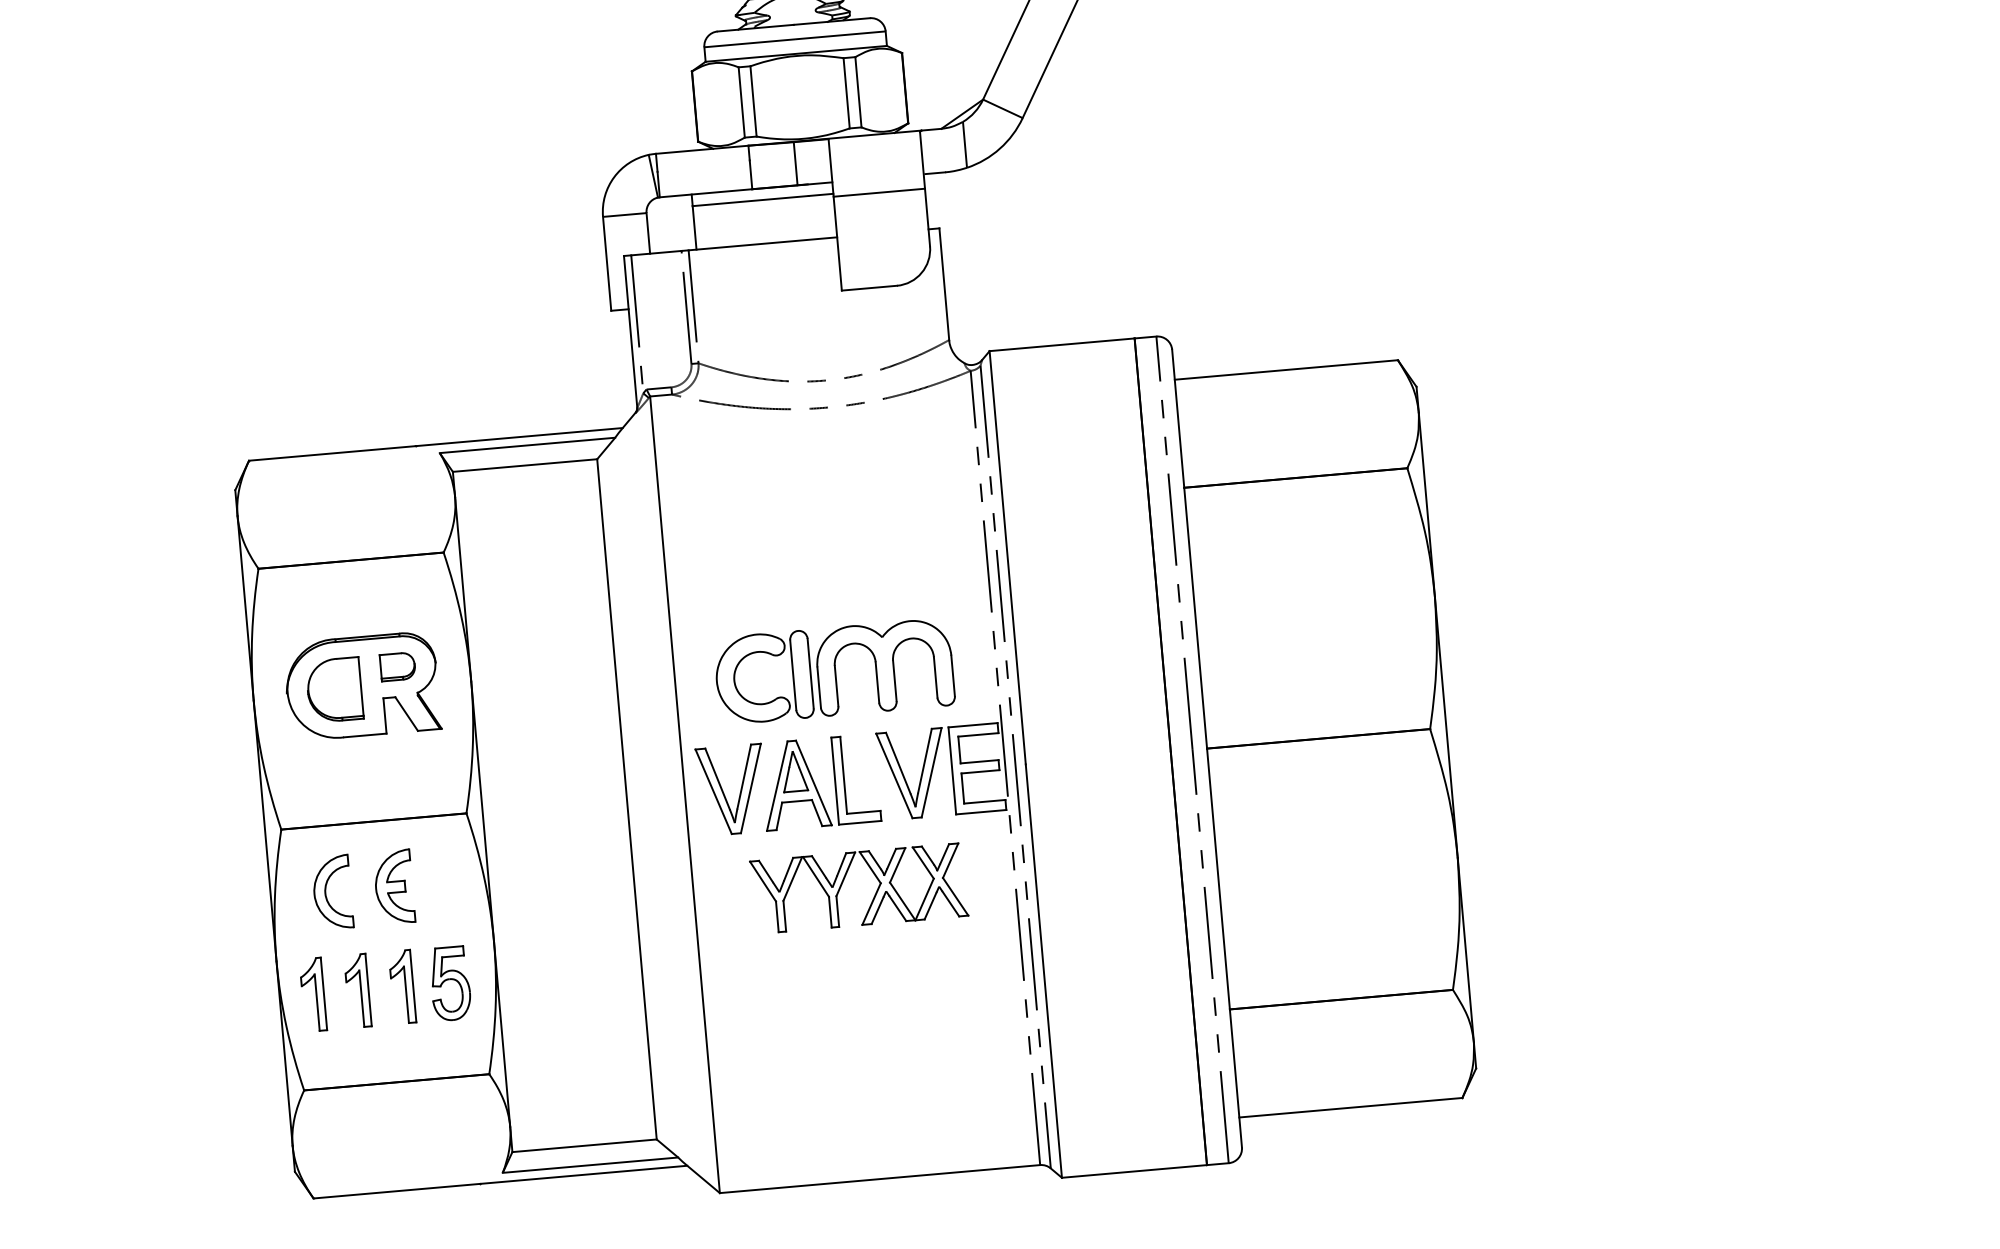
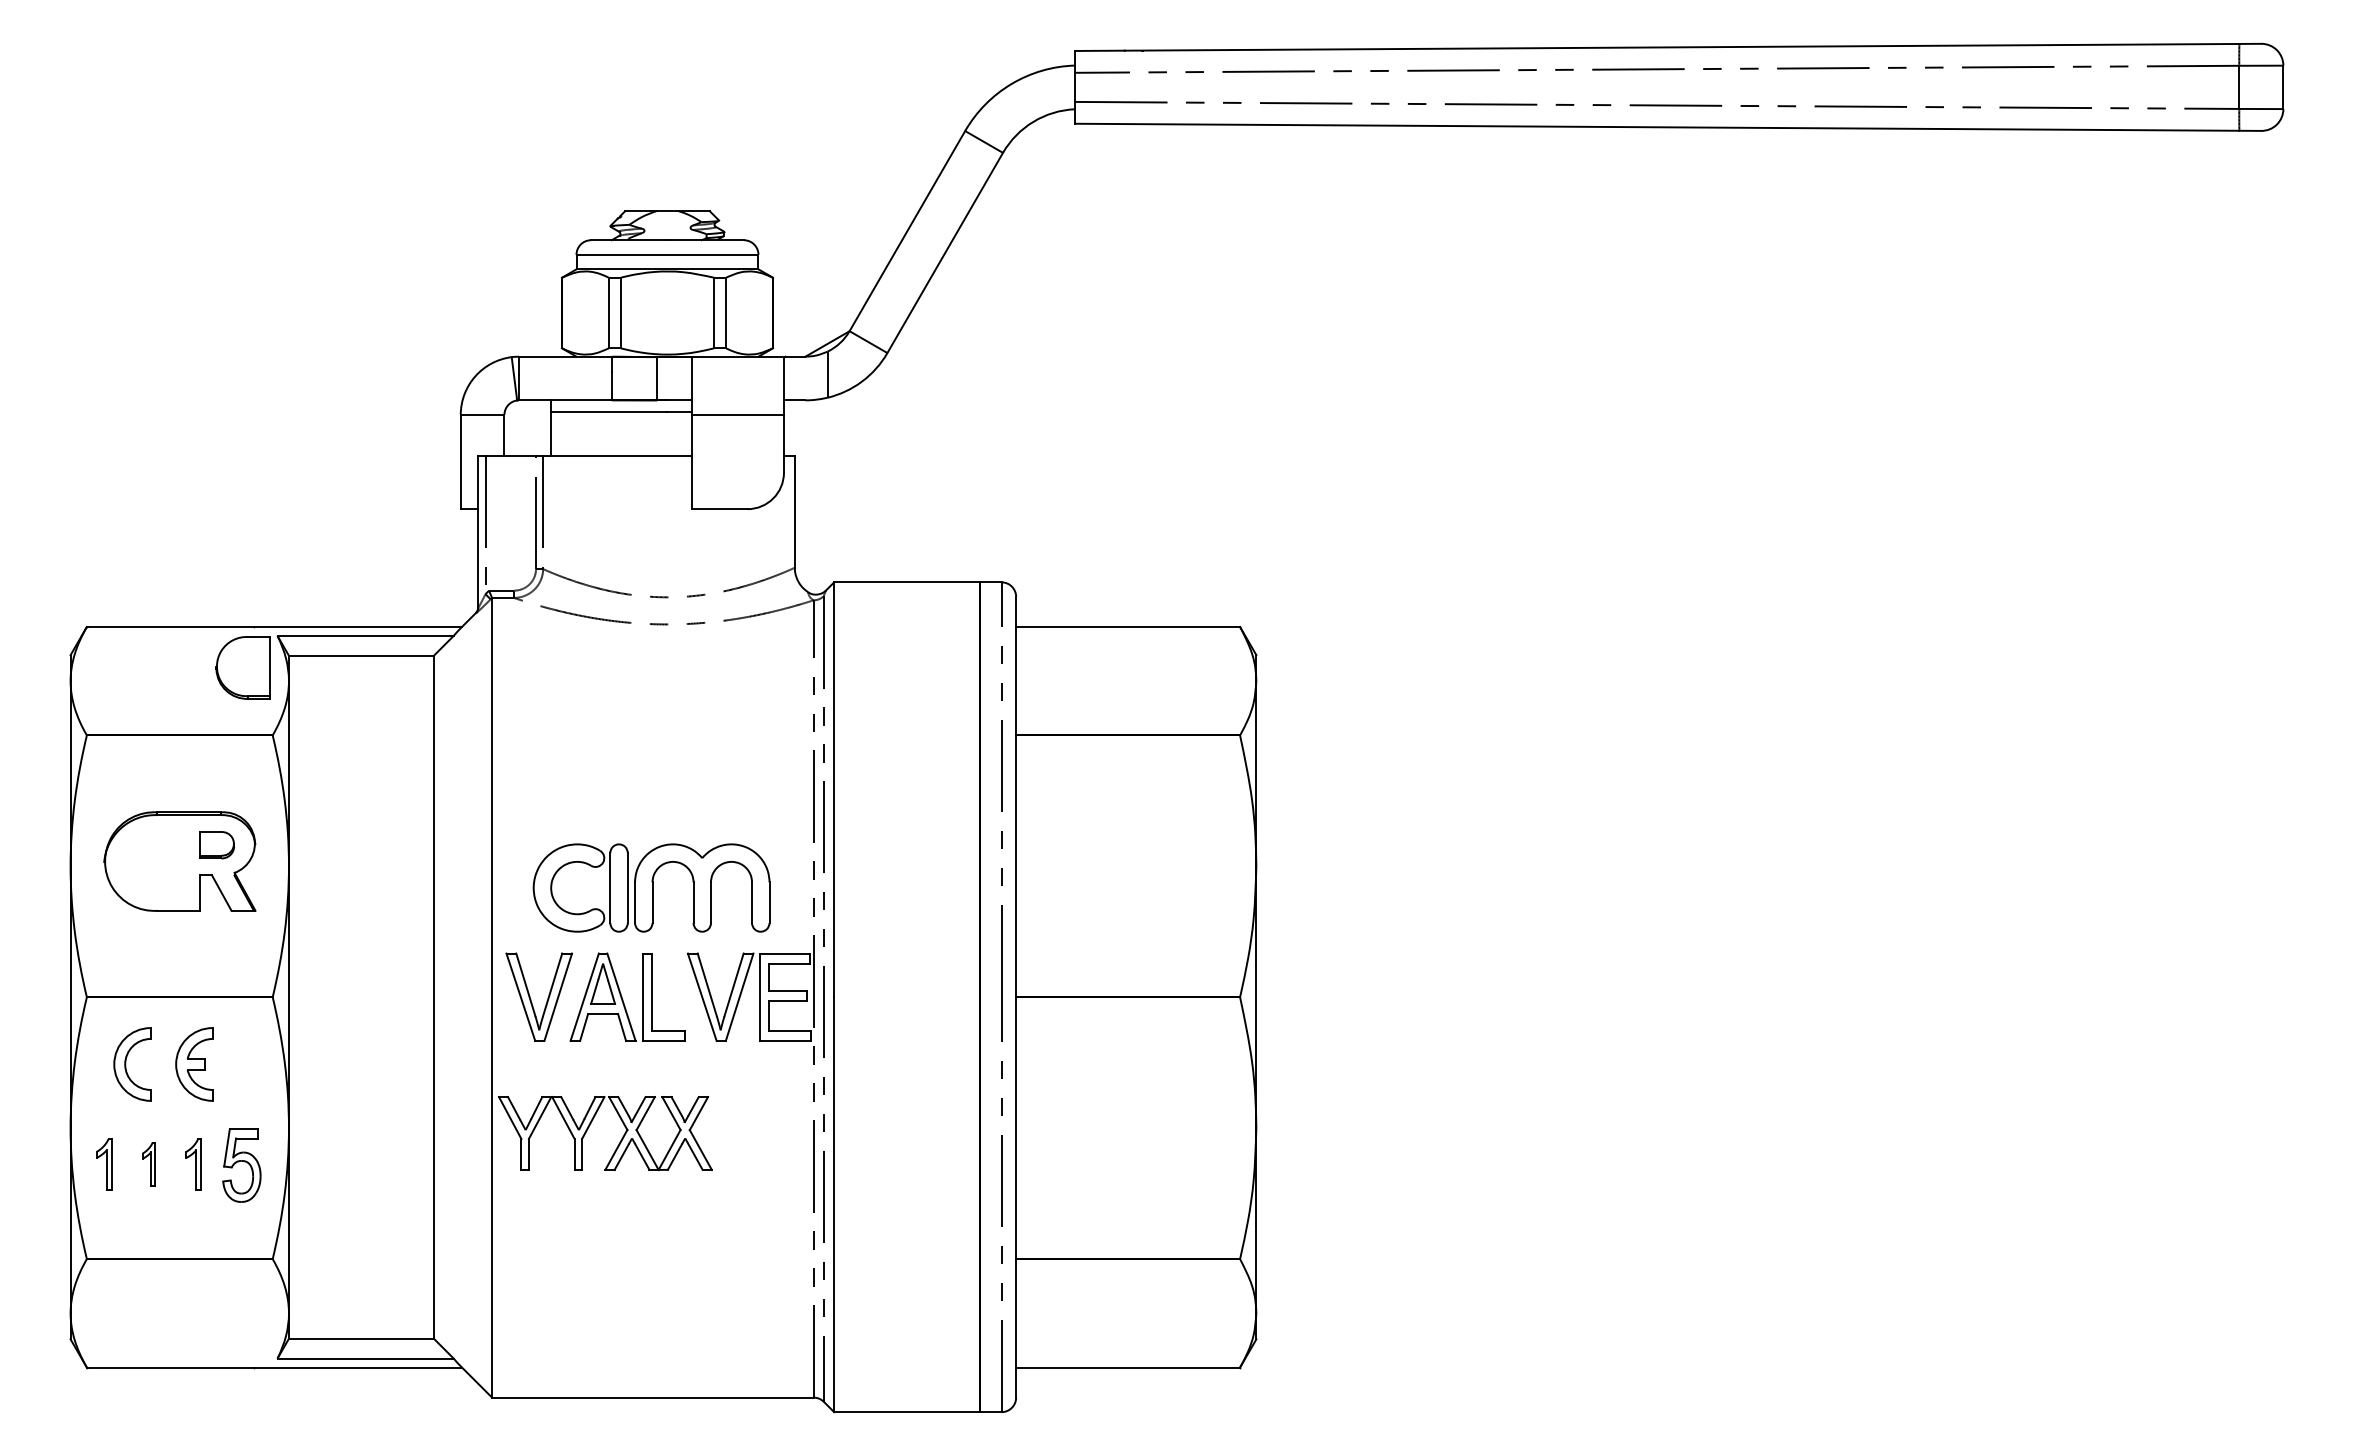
part: (333, 689) -> (242, 667), moved
part: (873, 897) -> (618, 1143), moved
part: (402, 986) -> (193, 1164), size x0.7
part: (357, 990) -> (148, 1164), size x0.6
part: (313, 994) -> (104, 1164), size x0.7

